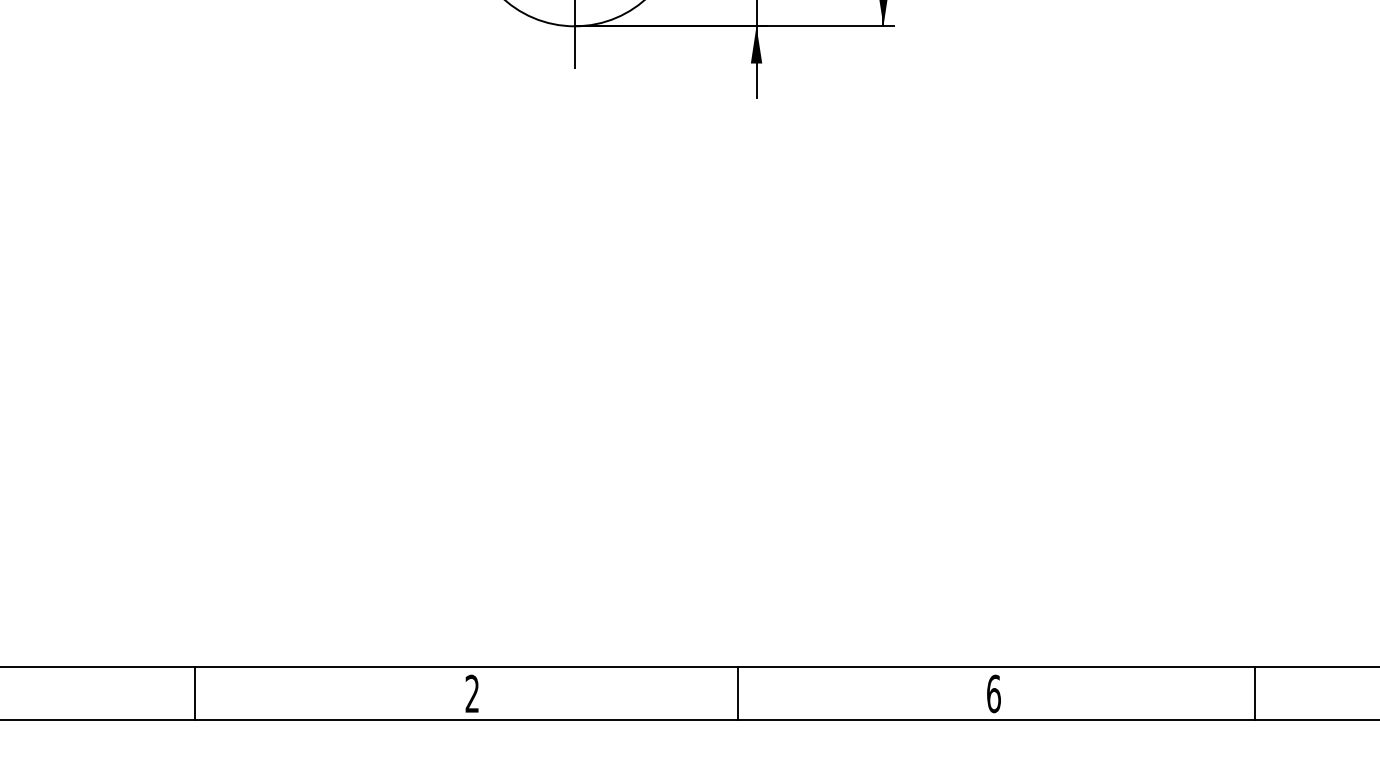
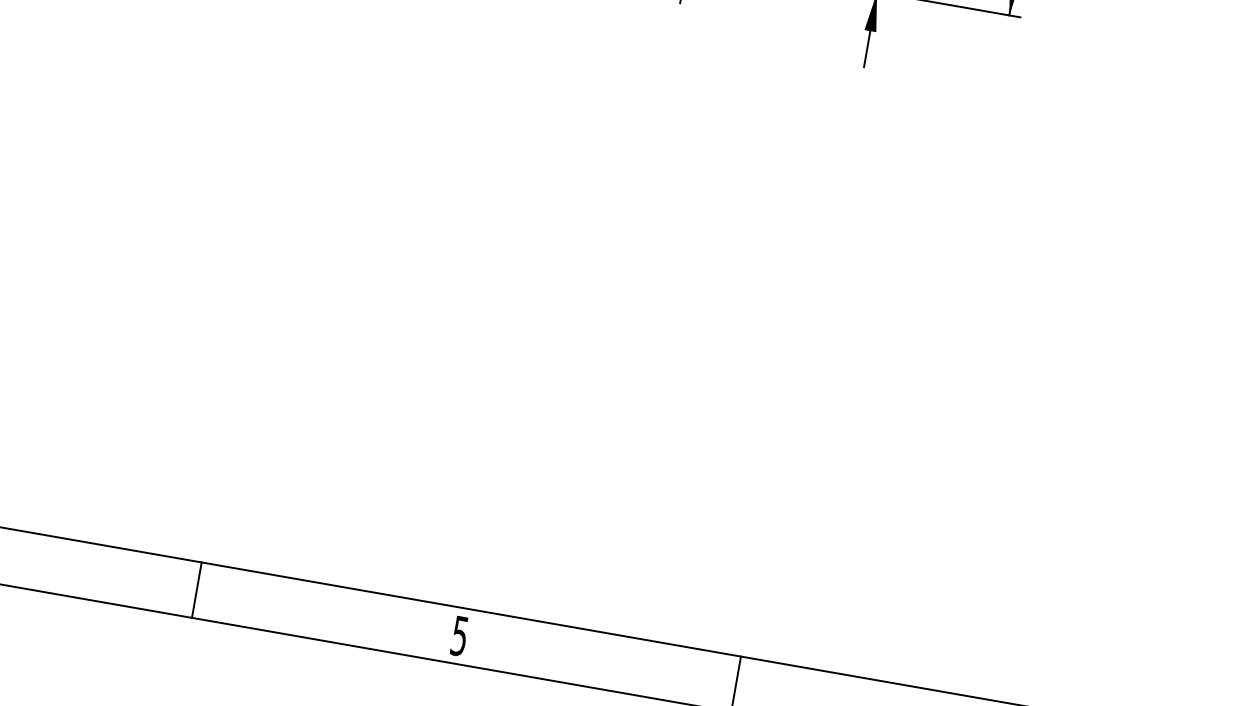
line: (194, 693) -> (196, 589), moved
text: (471, 693) -> (458, 635), 2 -> 5

